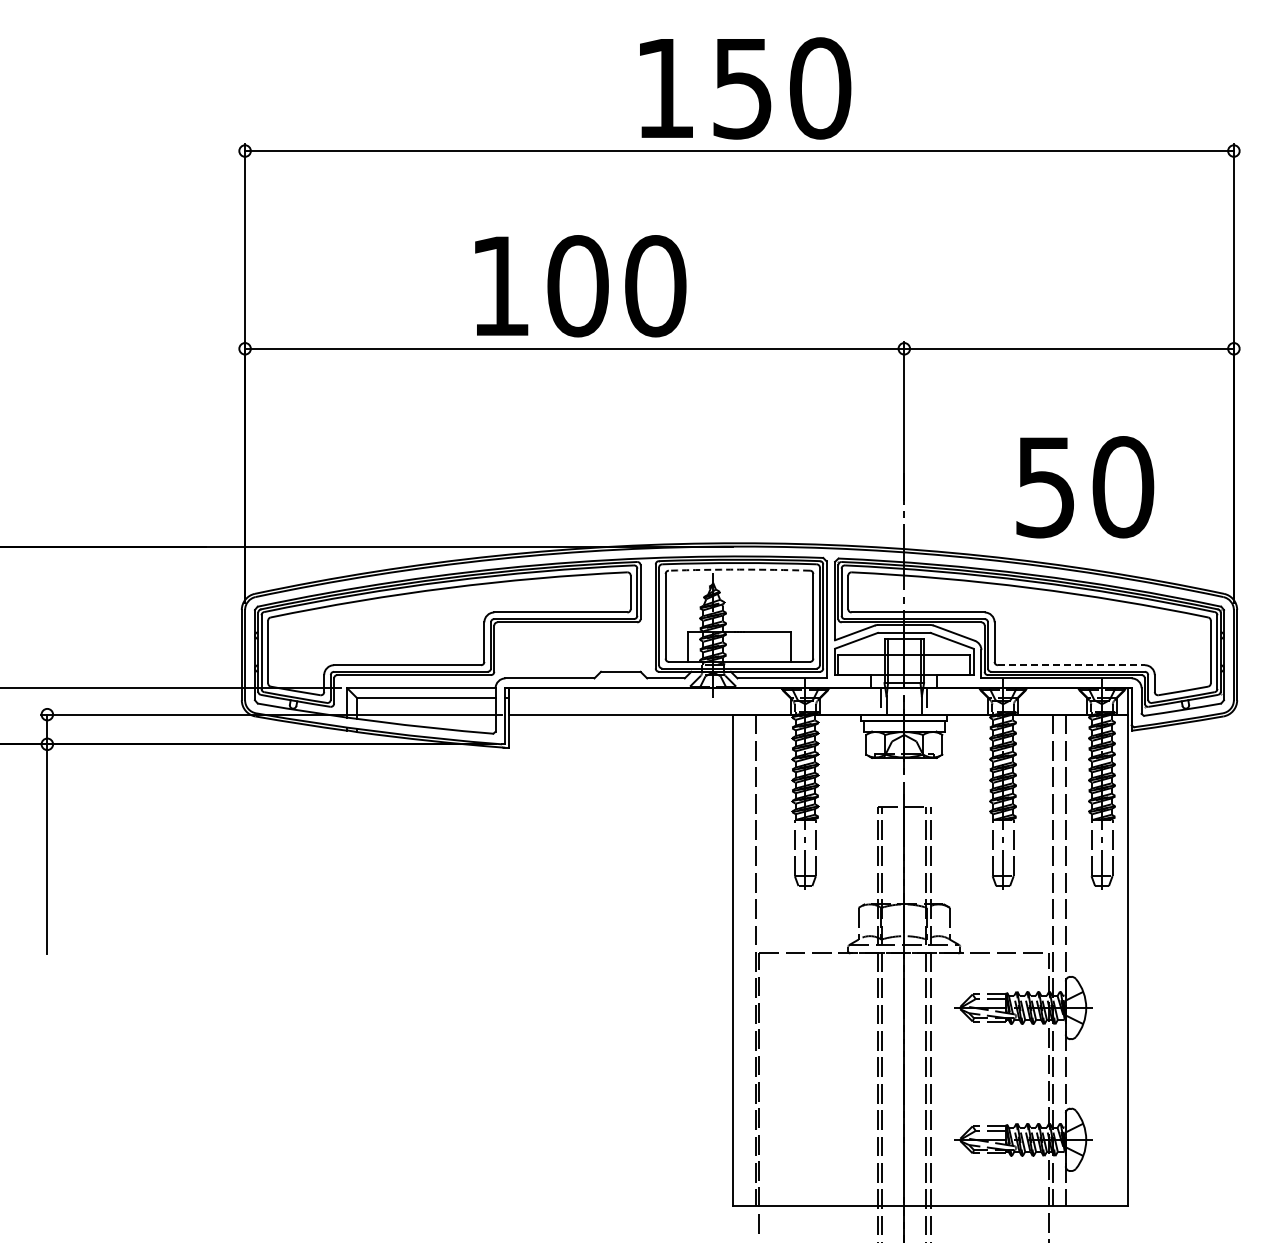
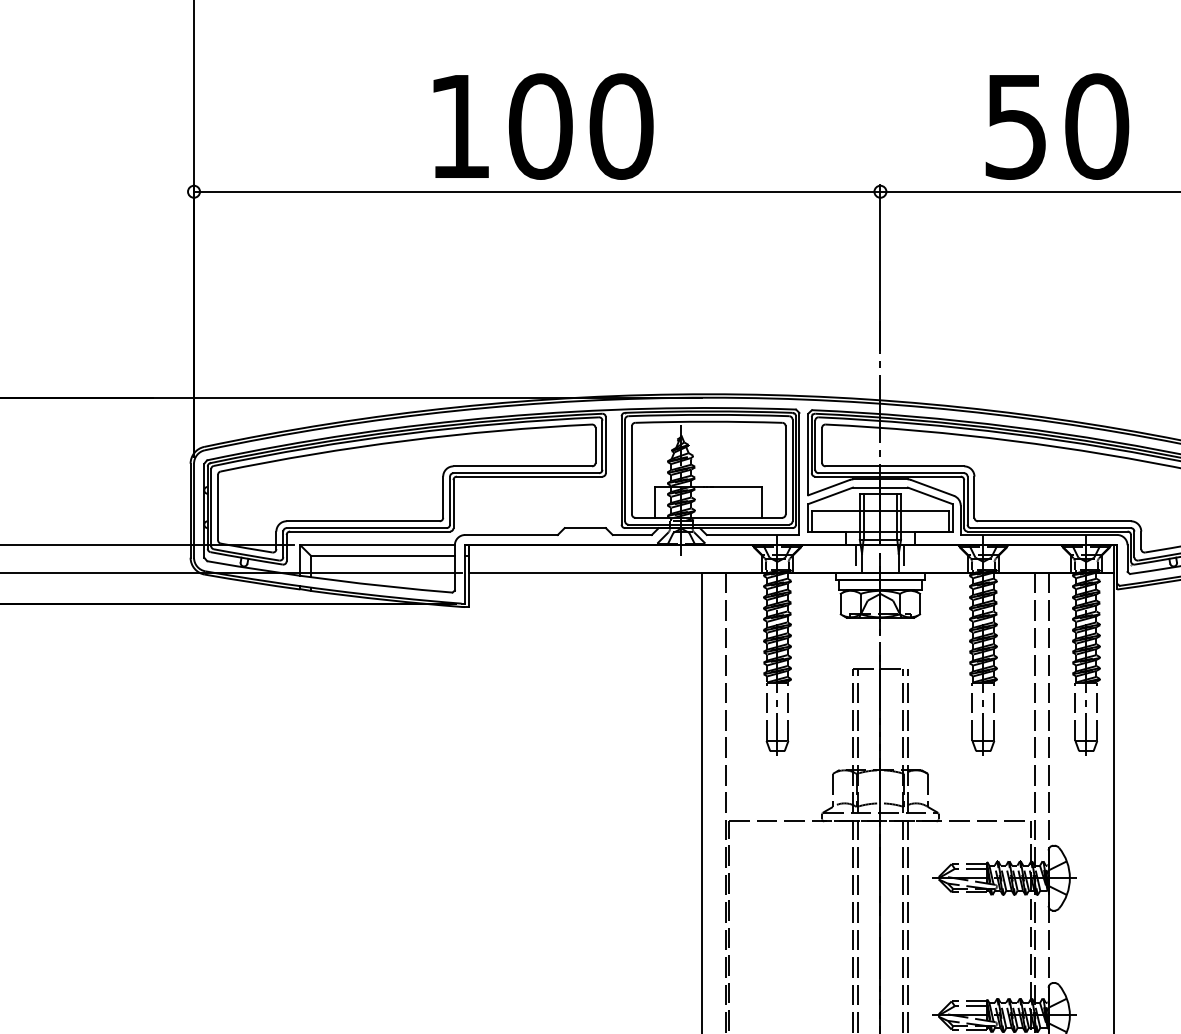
text: (1085, 487) -> (1057, 126), moved
arc: (739, 569) -> (708, 421), dashed -> solid
line: (1071, 665) -> (1054, 521), dashed -> solid

